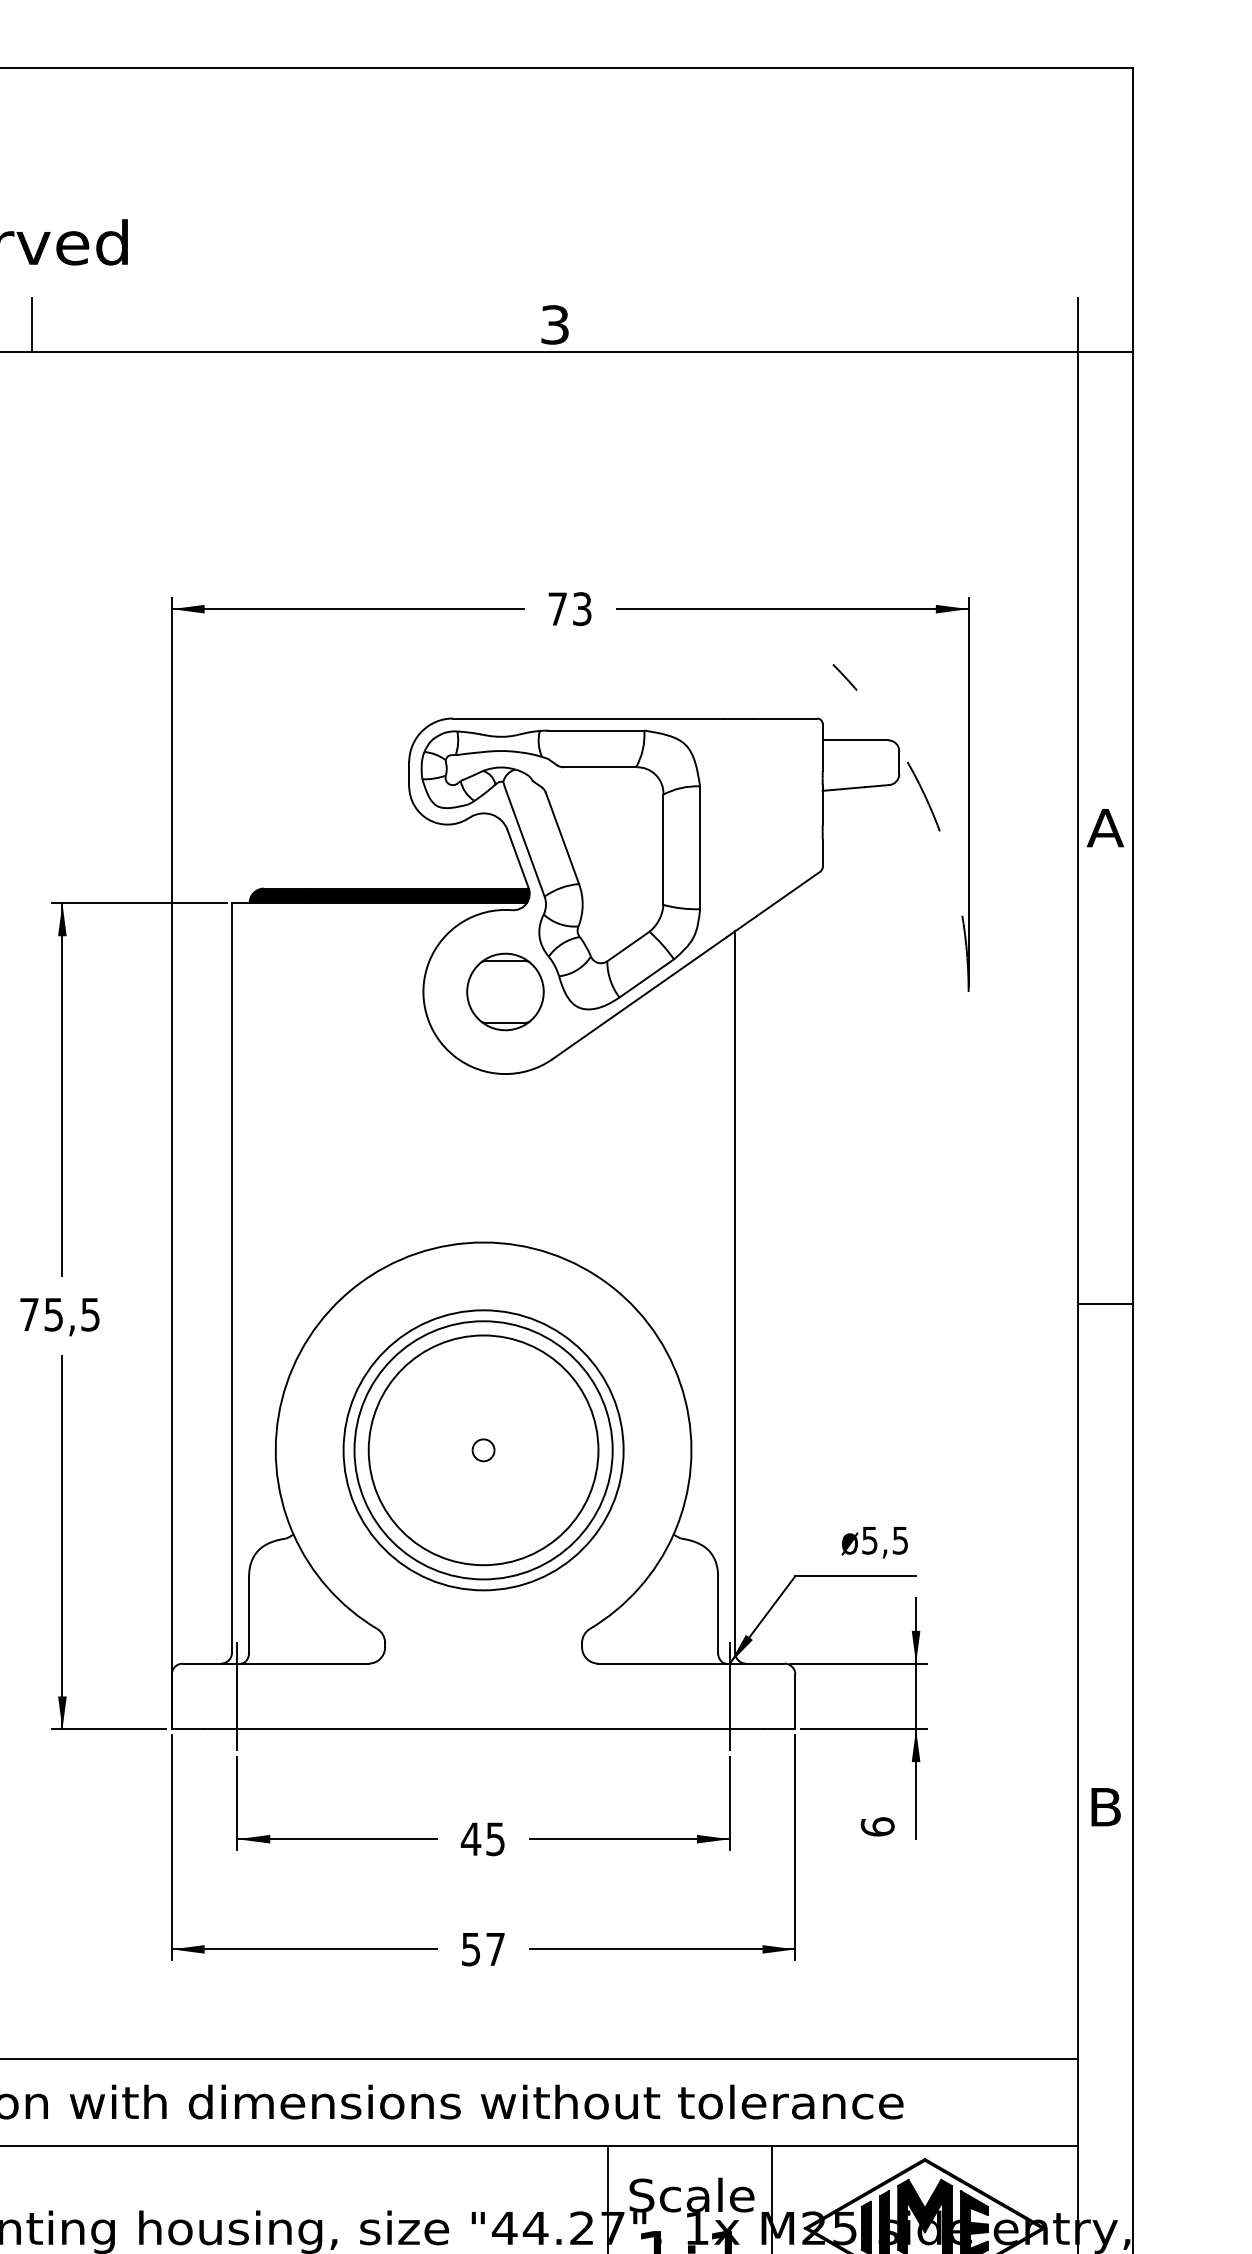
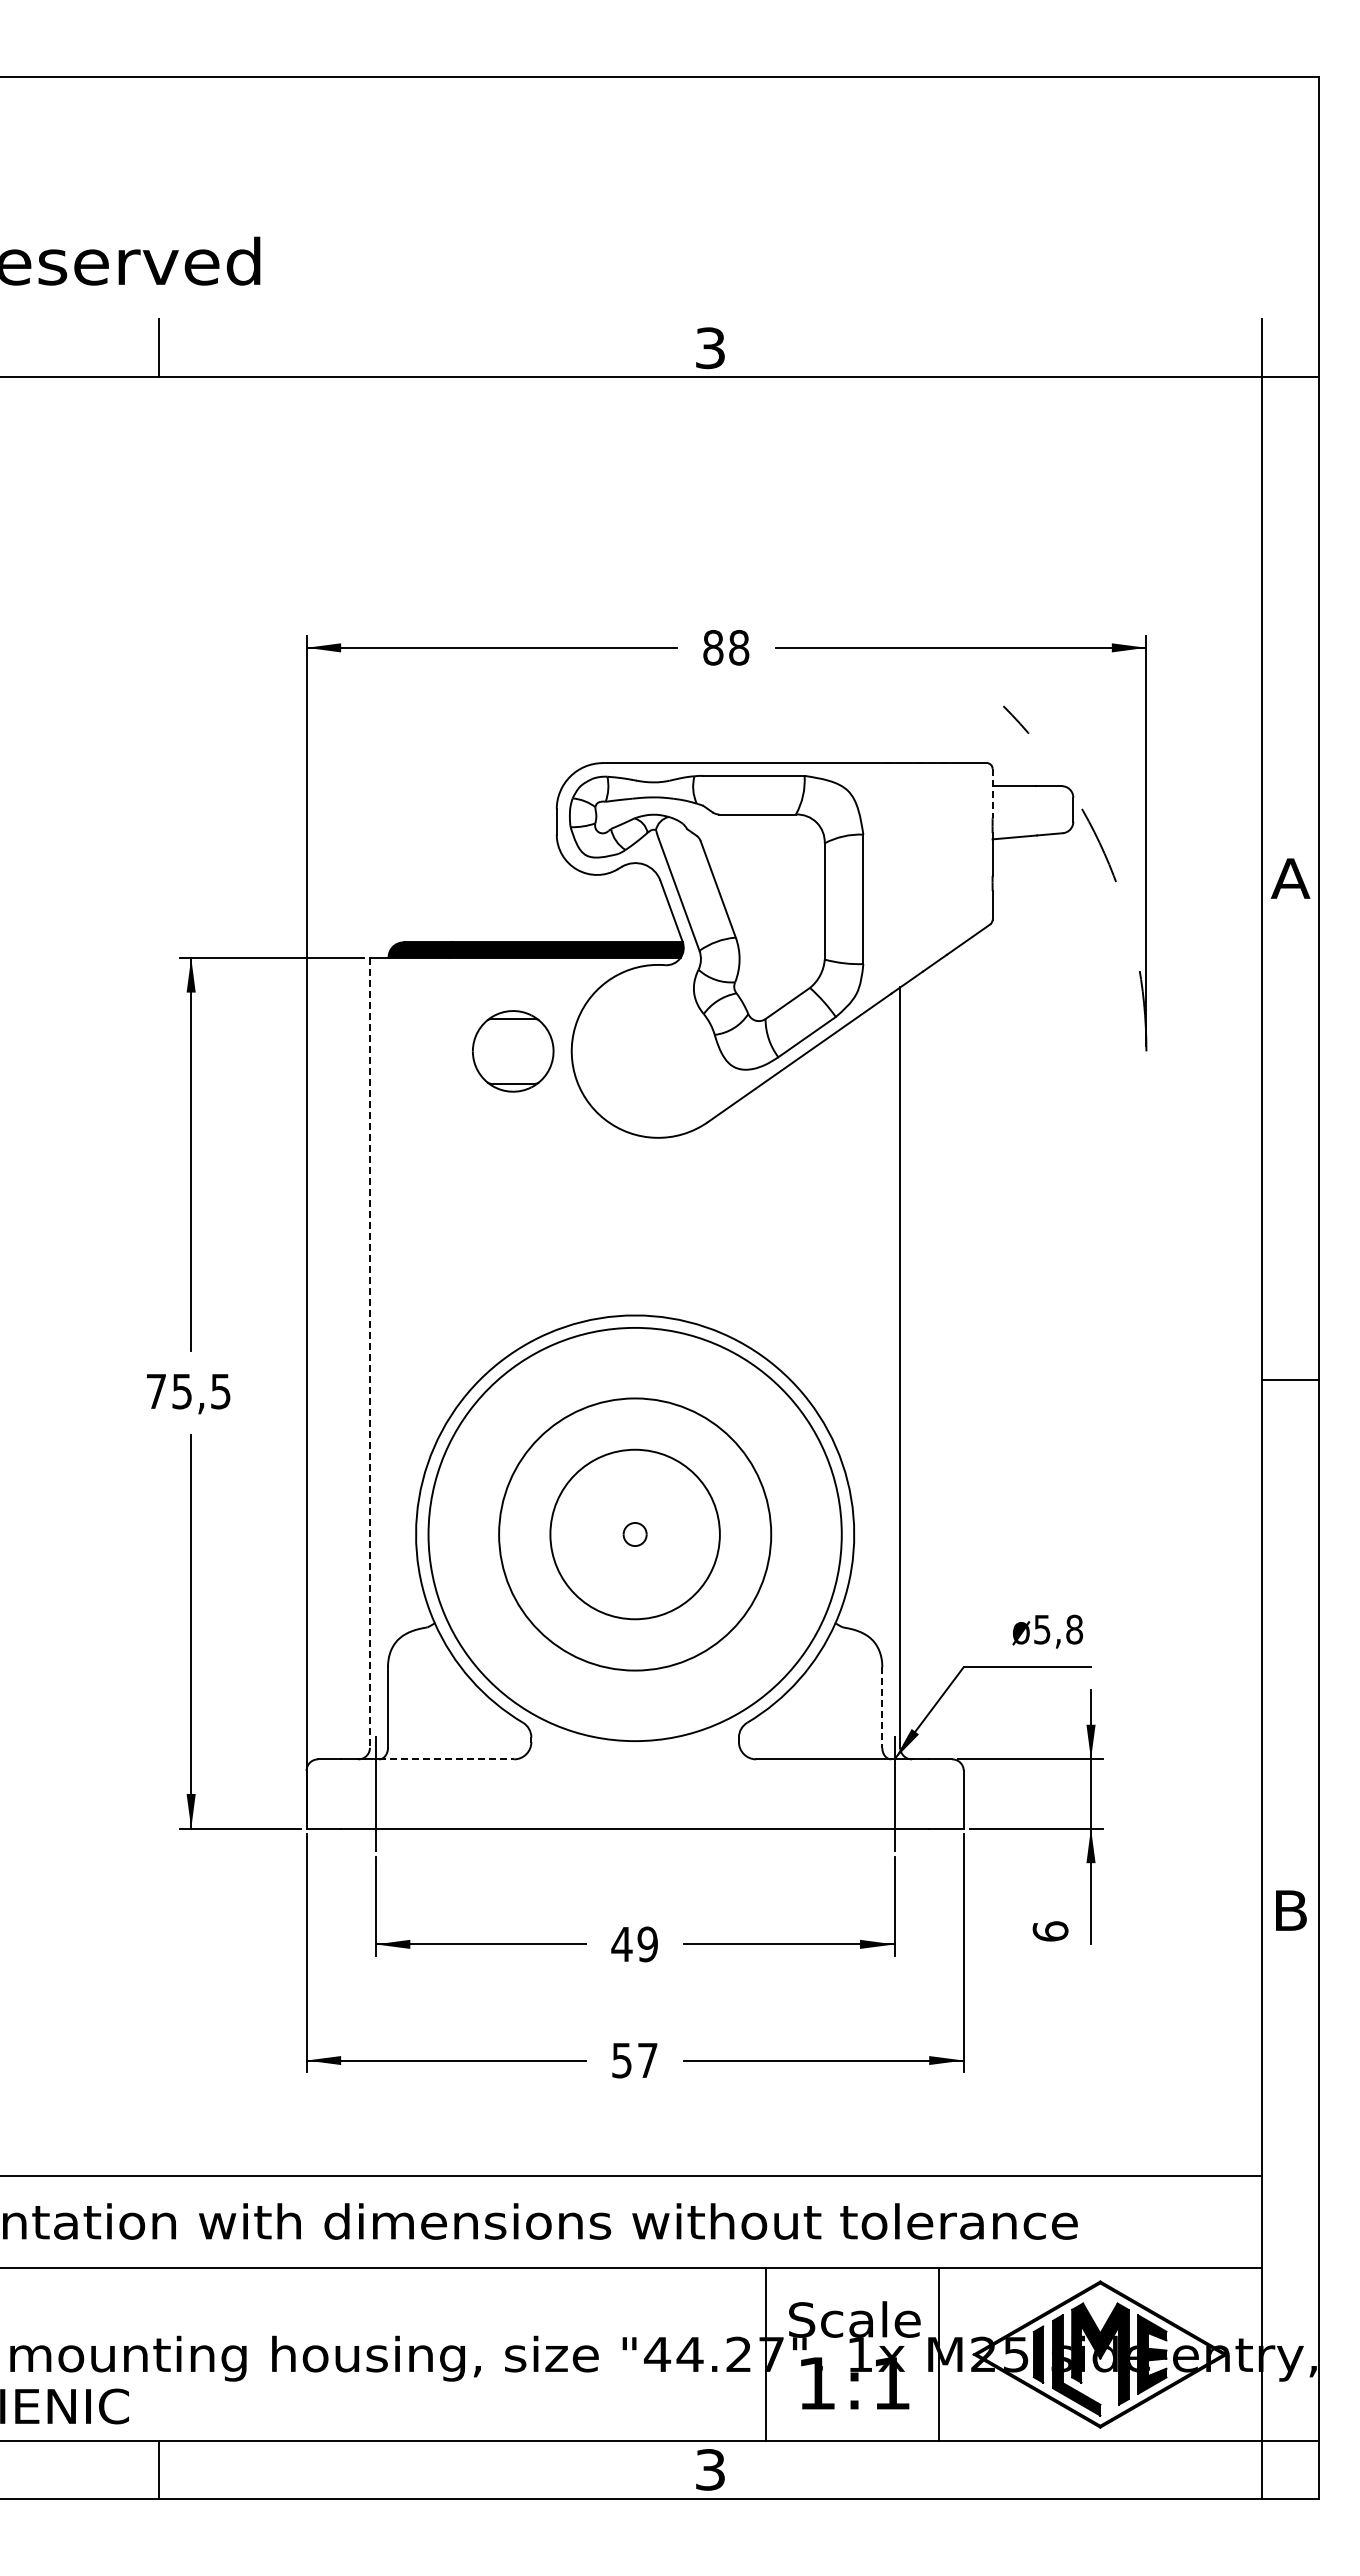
text: (570, 608) -> (726, 647), 73 -> 88
line: (822, 747) -> (992, 793), solid -> dashed
part: (505, 992) -> (513, 1051), moved
line: (231, 1277) -> (369, 1352), solid -> dashed
circle: (482, 1450) -> (634, 1534), size x1.4
circle: (483, 1450) -> (635, 1534), size x0.7
text: (900, 1540) -> (1074, 1629), ø5,5 -> ø5,8
line: (718, 1614) -> (882, 1707), solid -> dashed
line: (304, 1663) -> (446, 1759), solid -> dashed
text: (495, 1839) -> (647, 1944), 45 -> 49

